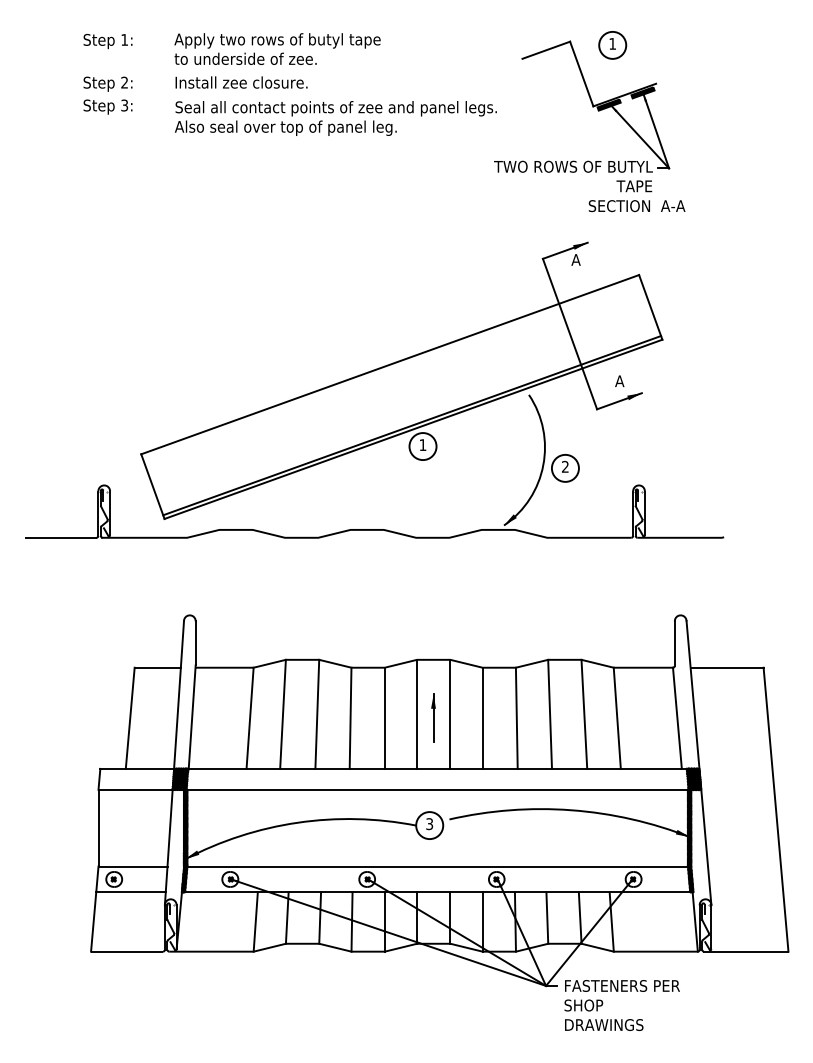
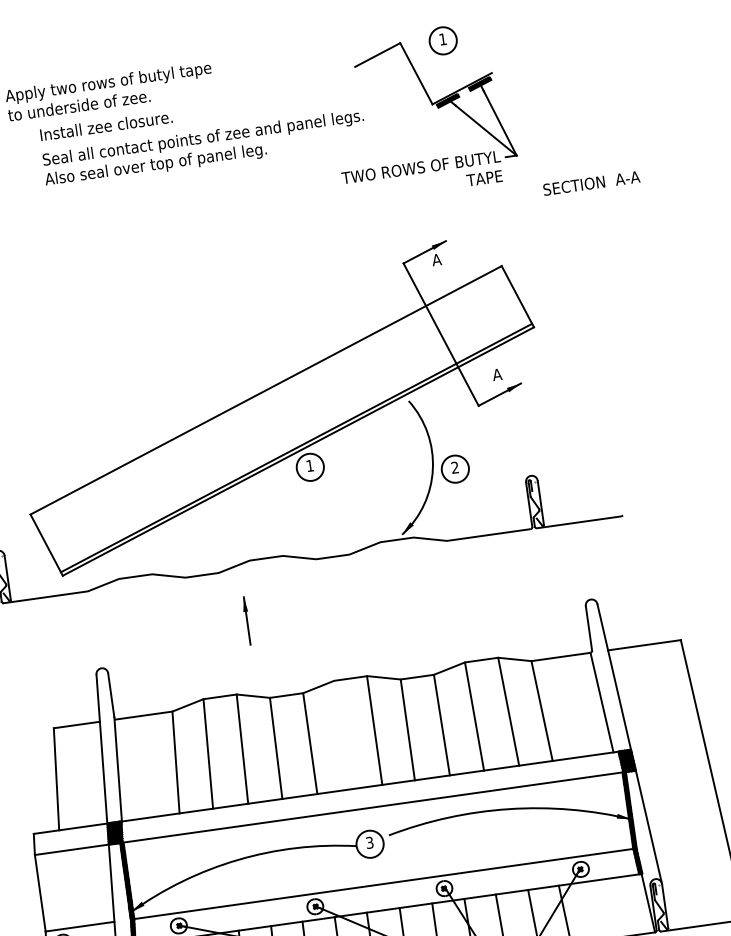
text: (241, 82) -> (106, 125), moved
text: (335, 118) -> (204, 148), moved
text: (636, 206) -> (591, 183), moved
line: (417, 713) -> (342, 734), removed
part: (433, 717) -> (246, 620), moved

